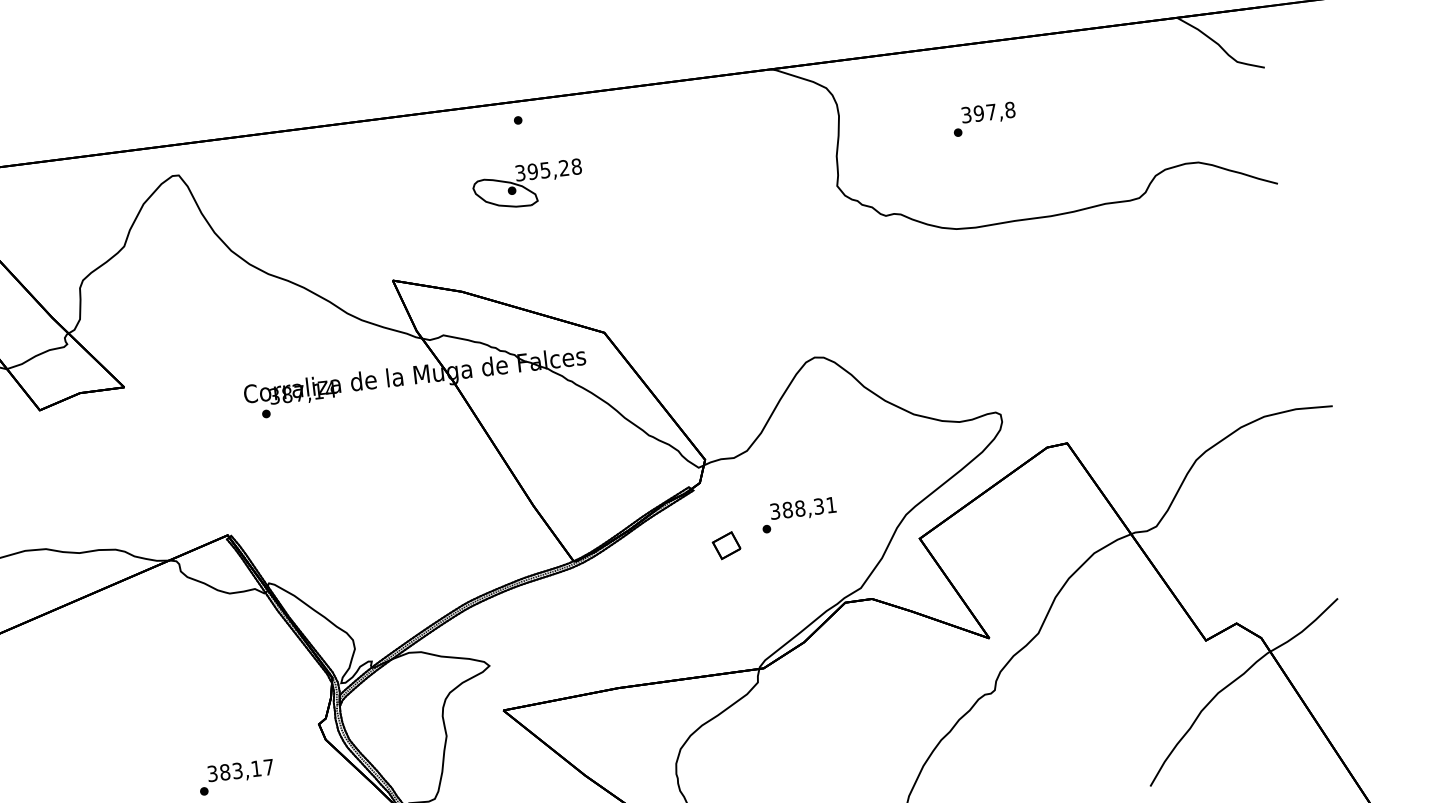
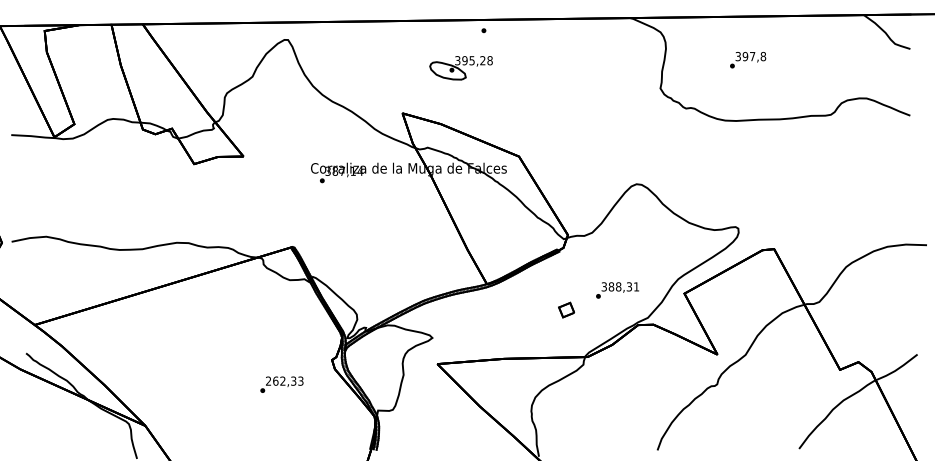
part: (526, 186) -> (460, 68), moved
text: (798, 515) -> (617, 290), moved
part: (726, 544) -> (566, 309), moved
text: (240, 769) -> (284, 380), 383,17 -> 262,33

